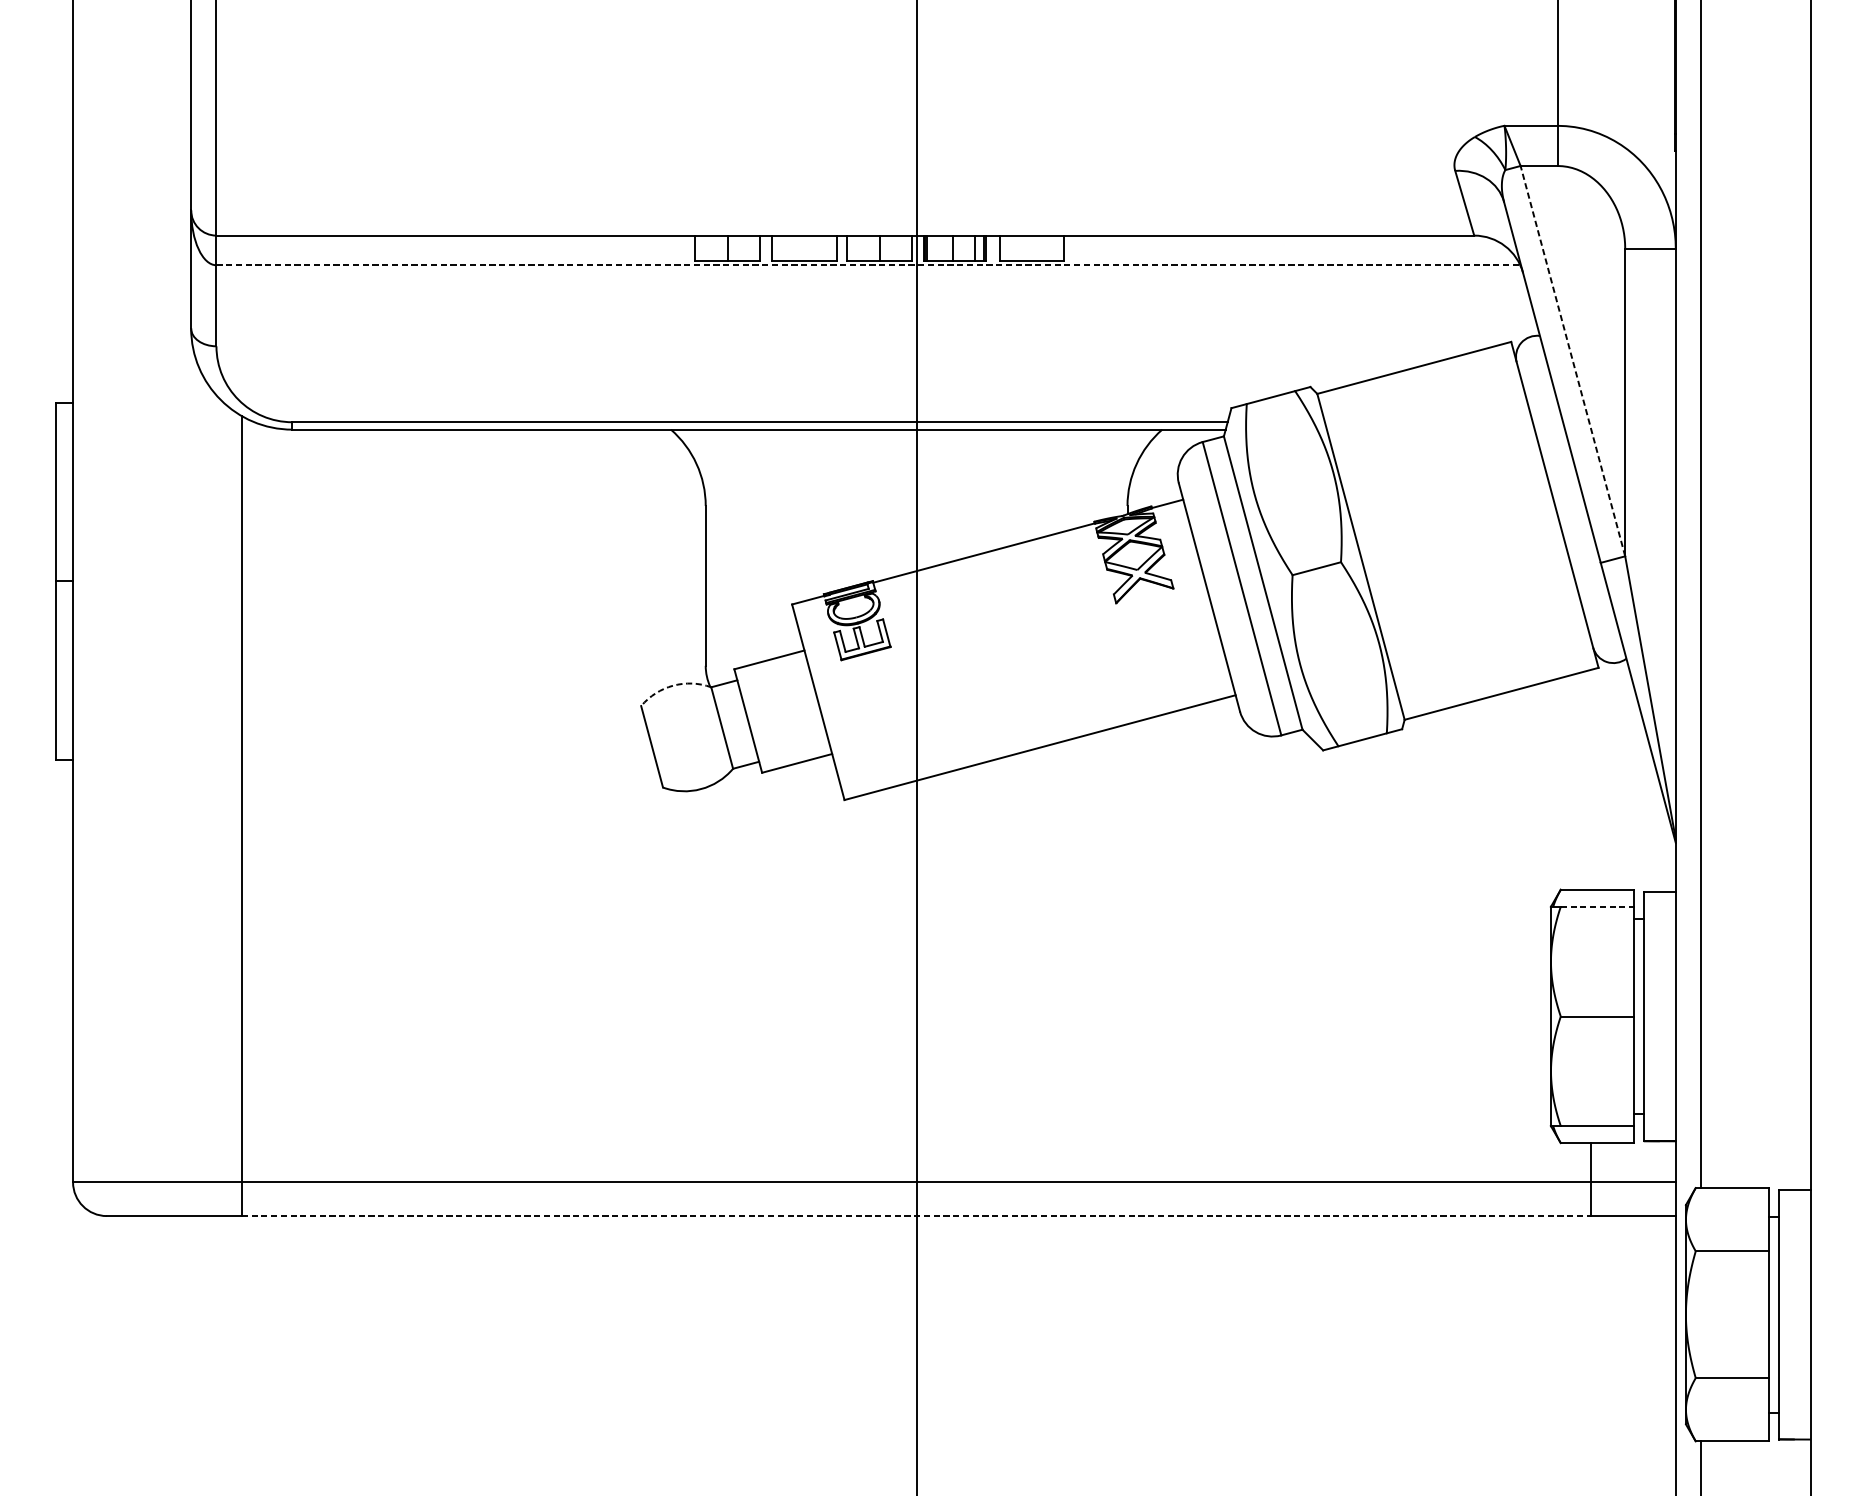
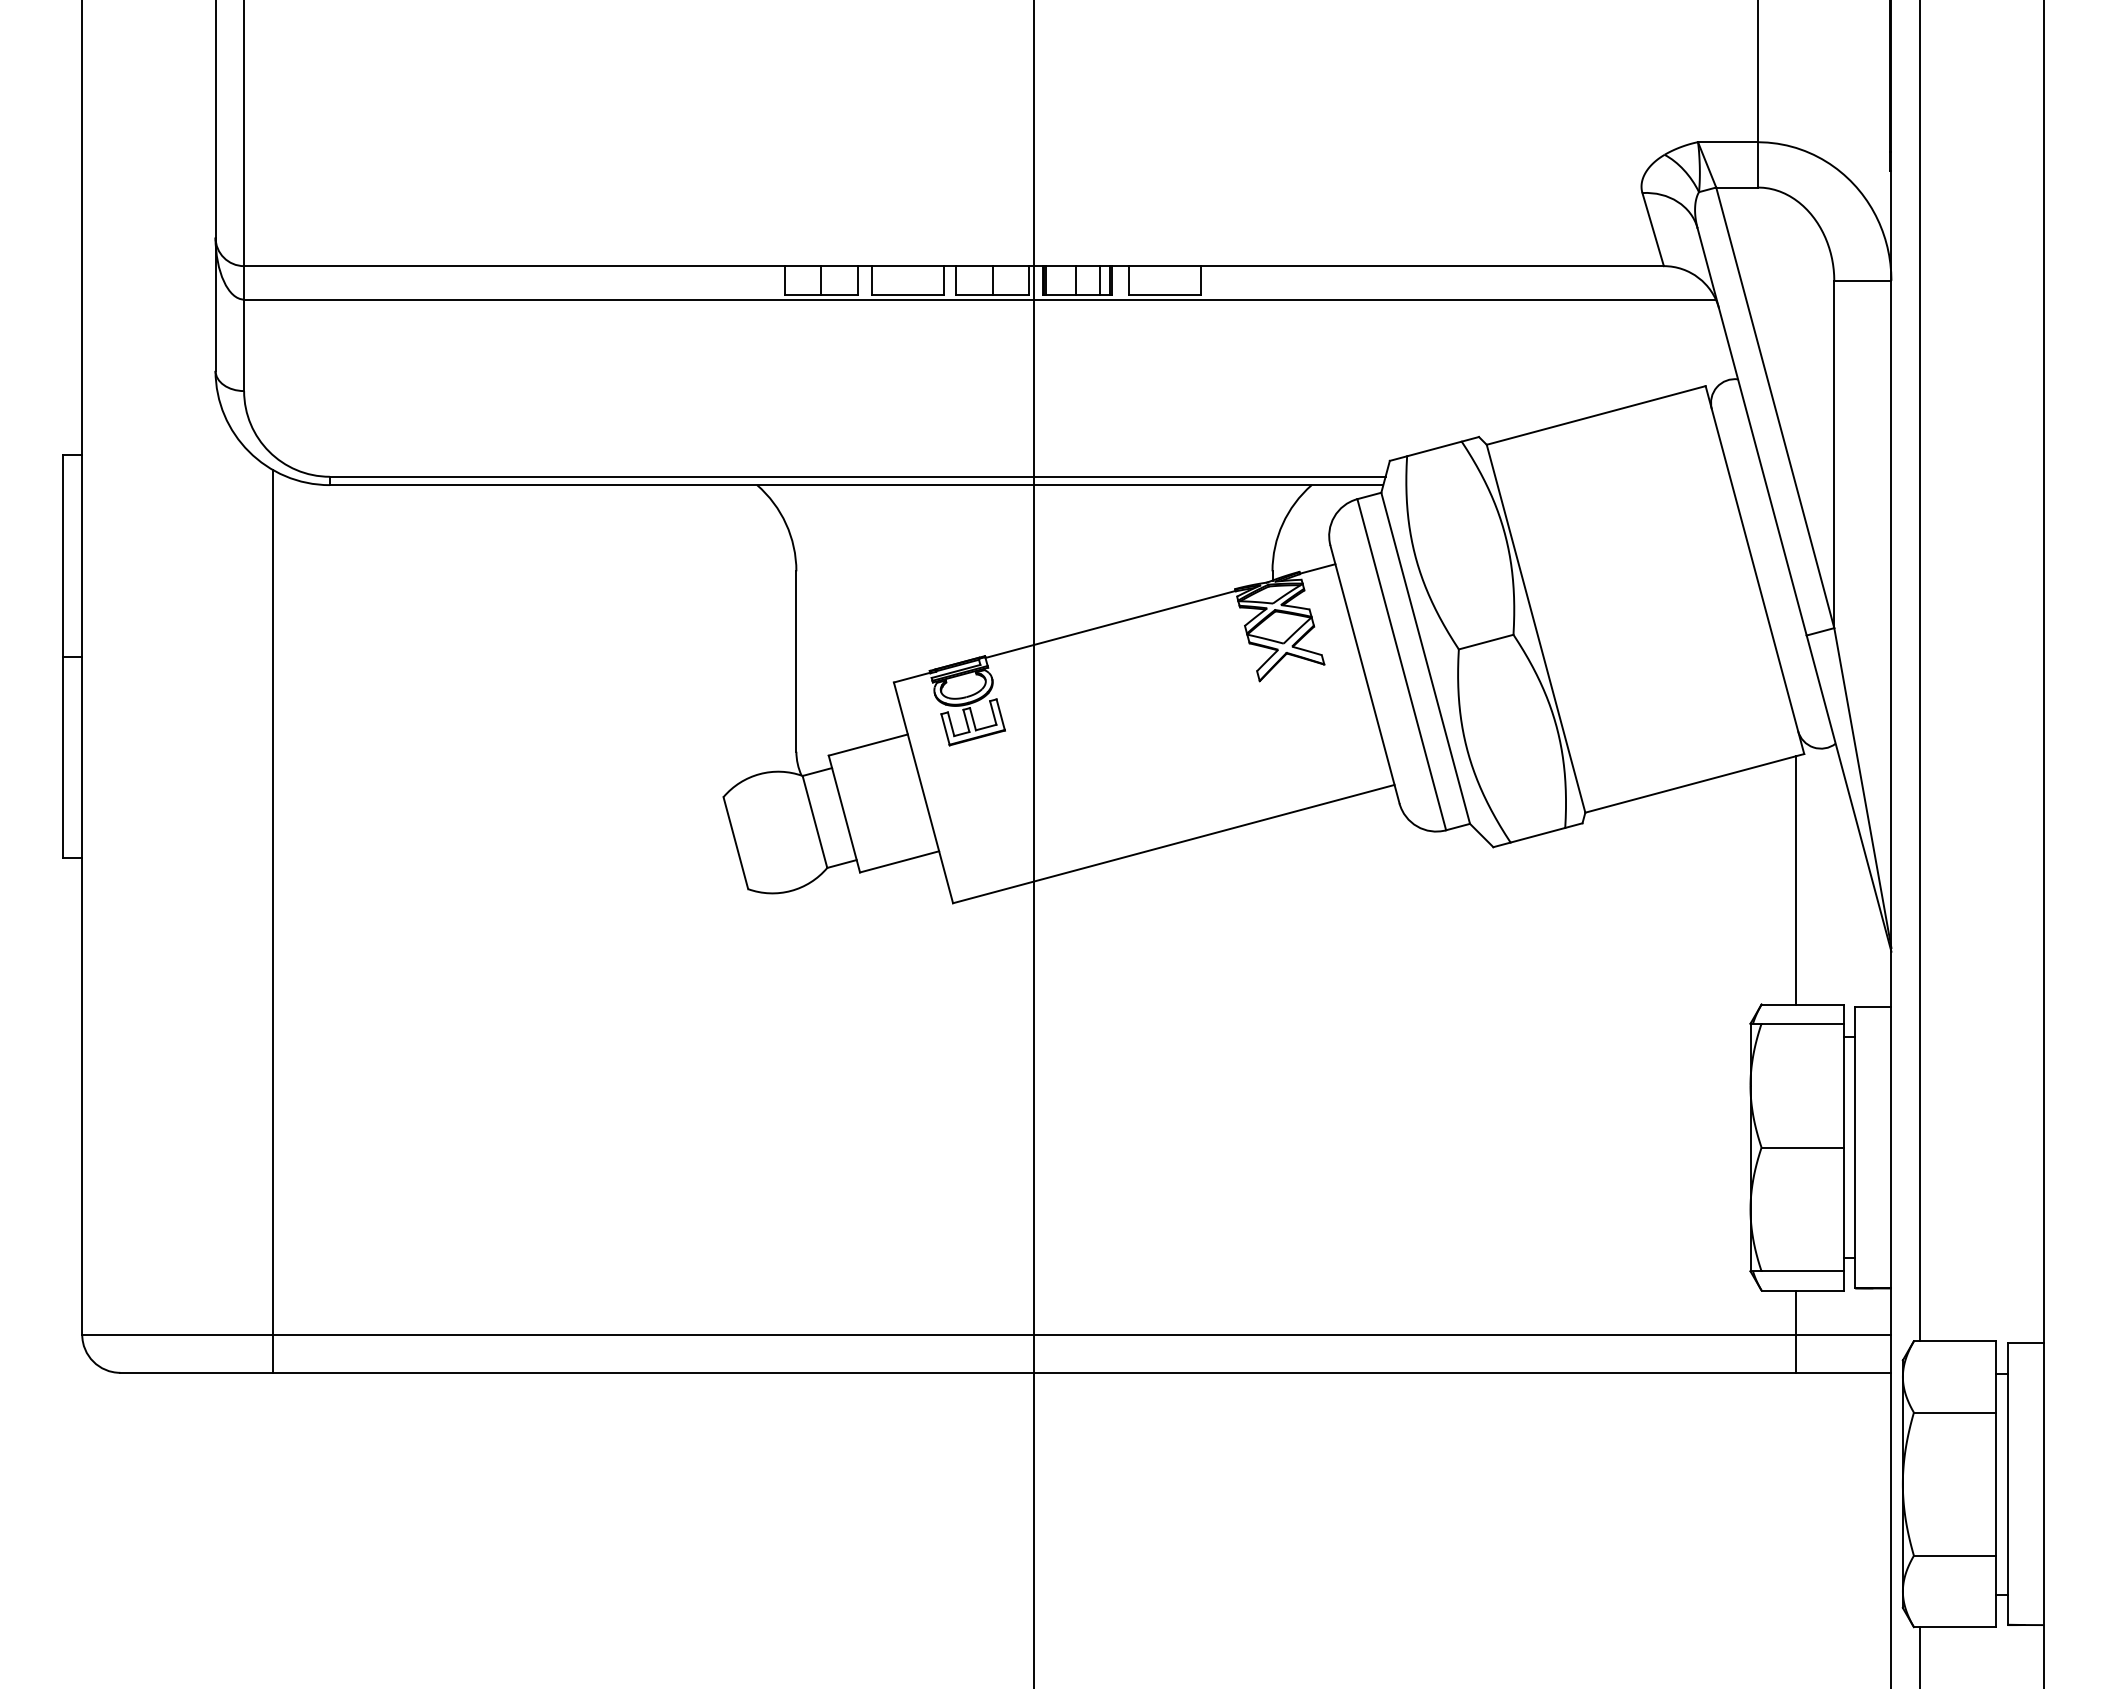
line: (868, 265) -> (980, 299), dashed -> solid
line: (1573, 360) -> (1775, 407), dashed -> solid
arc: (673, 685) -> (759, 774), dashed -> solid
line: (1591, 779) -> (1796, 880), added
line: (1597, 906) -> (1803, 1023), dashed -> solid
line: (916, 1215) -> (1034, 1372), dashed -> solid

